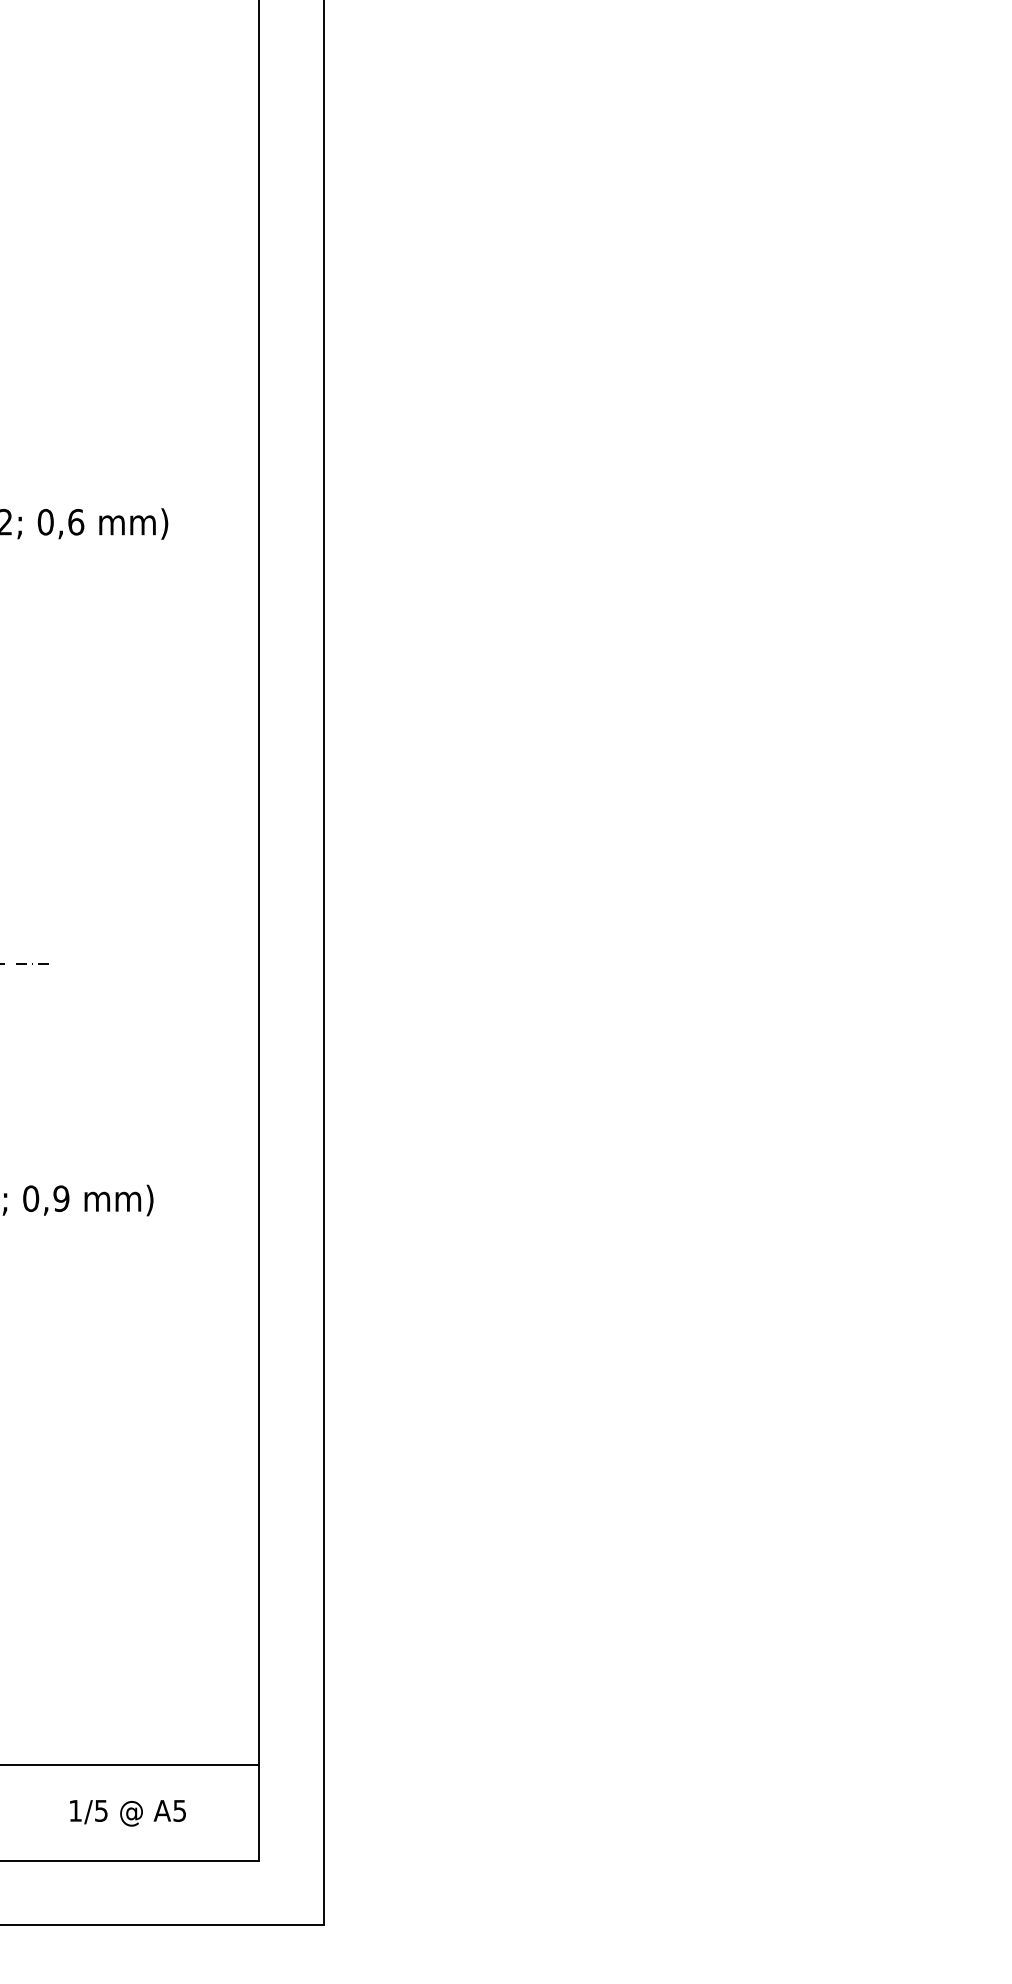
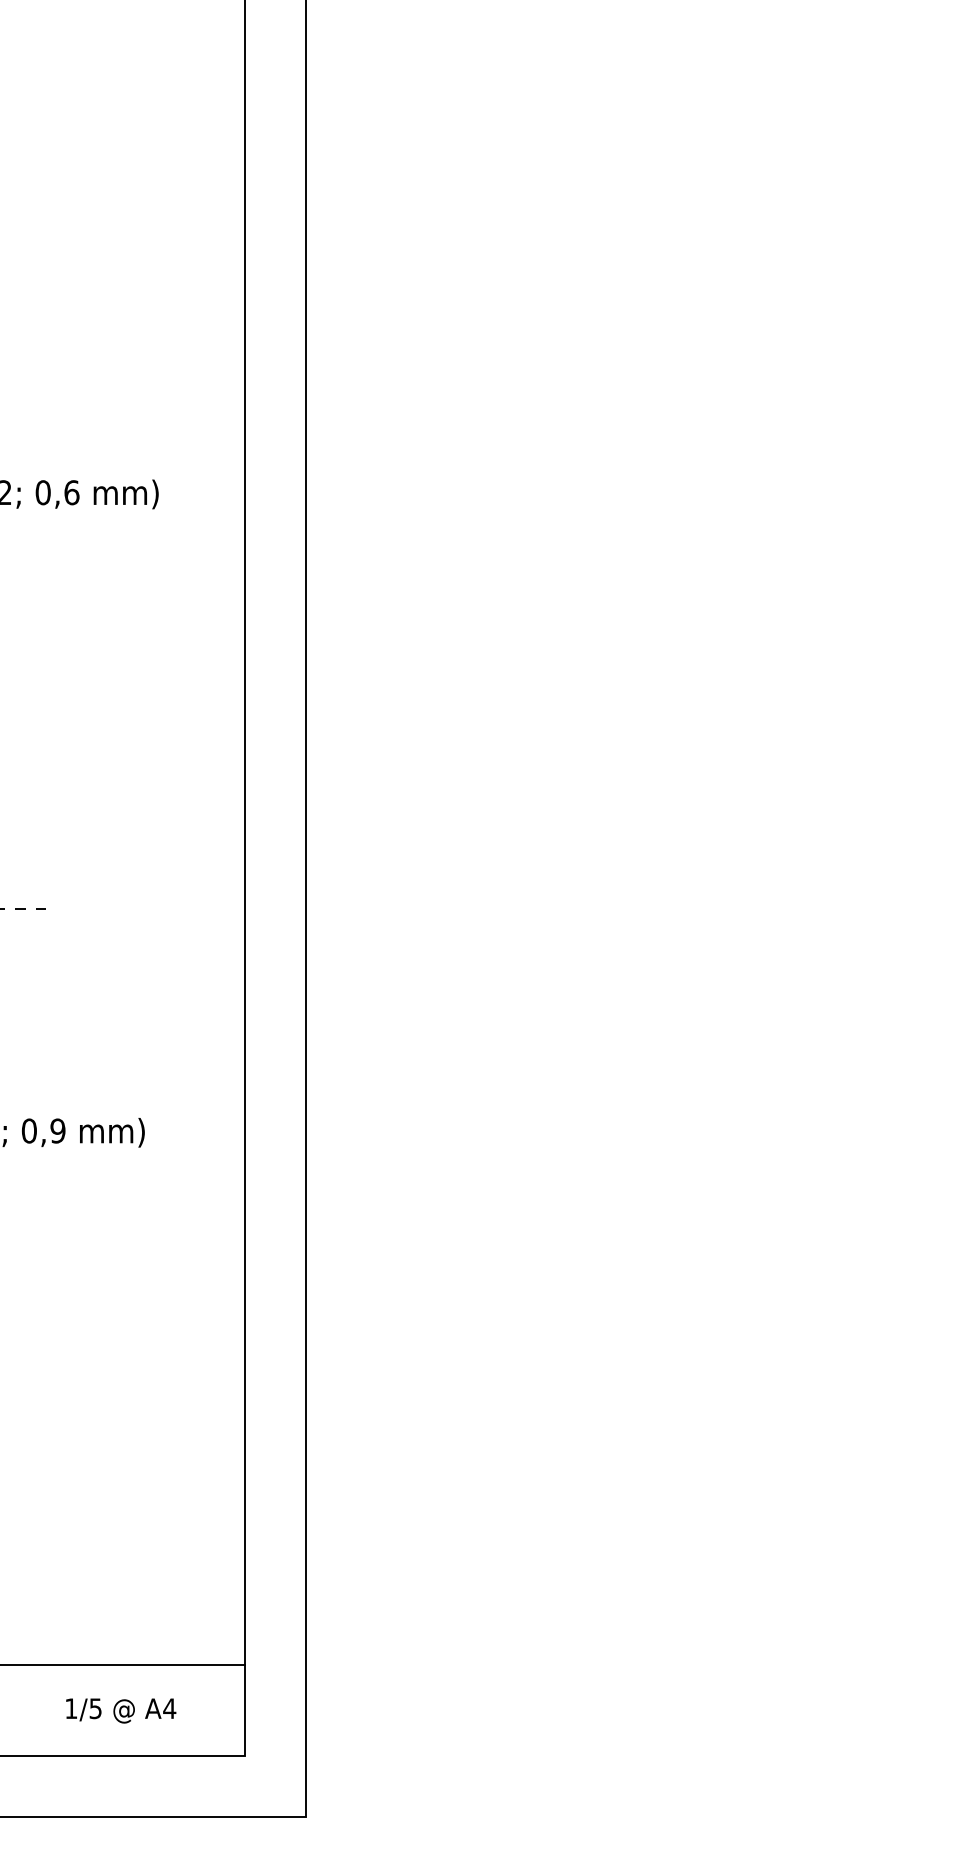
text: (179, 1810) -> (169, 1708), A5 -> A4

